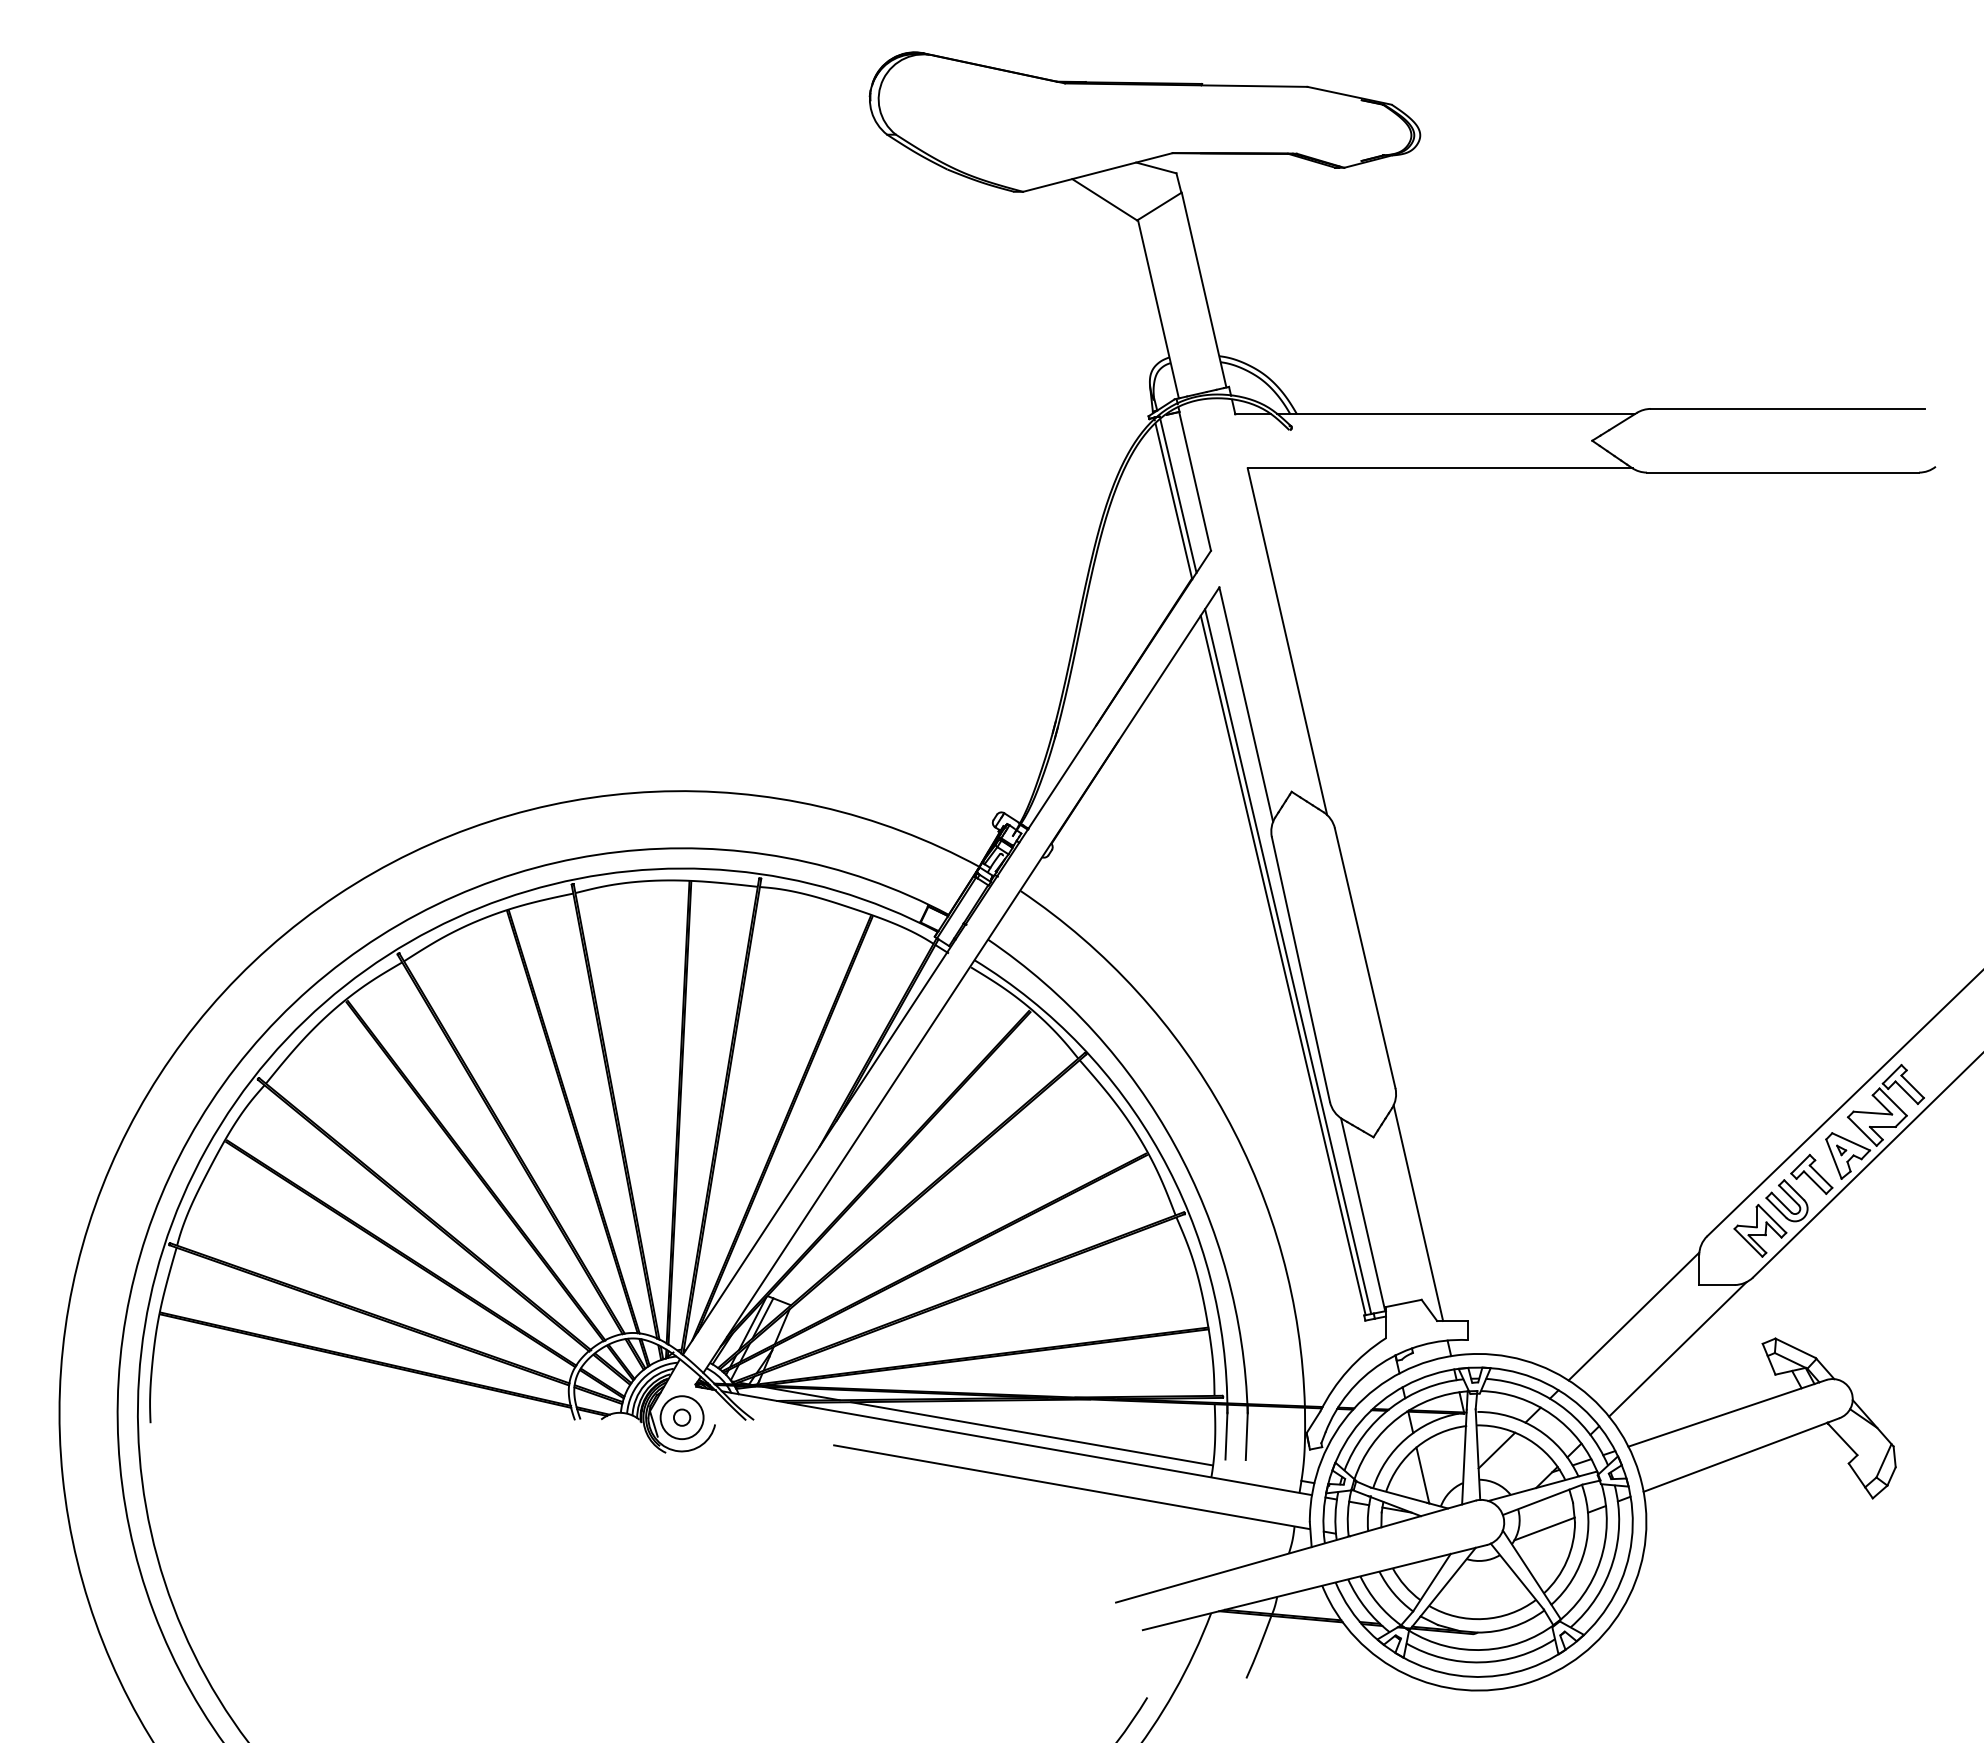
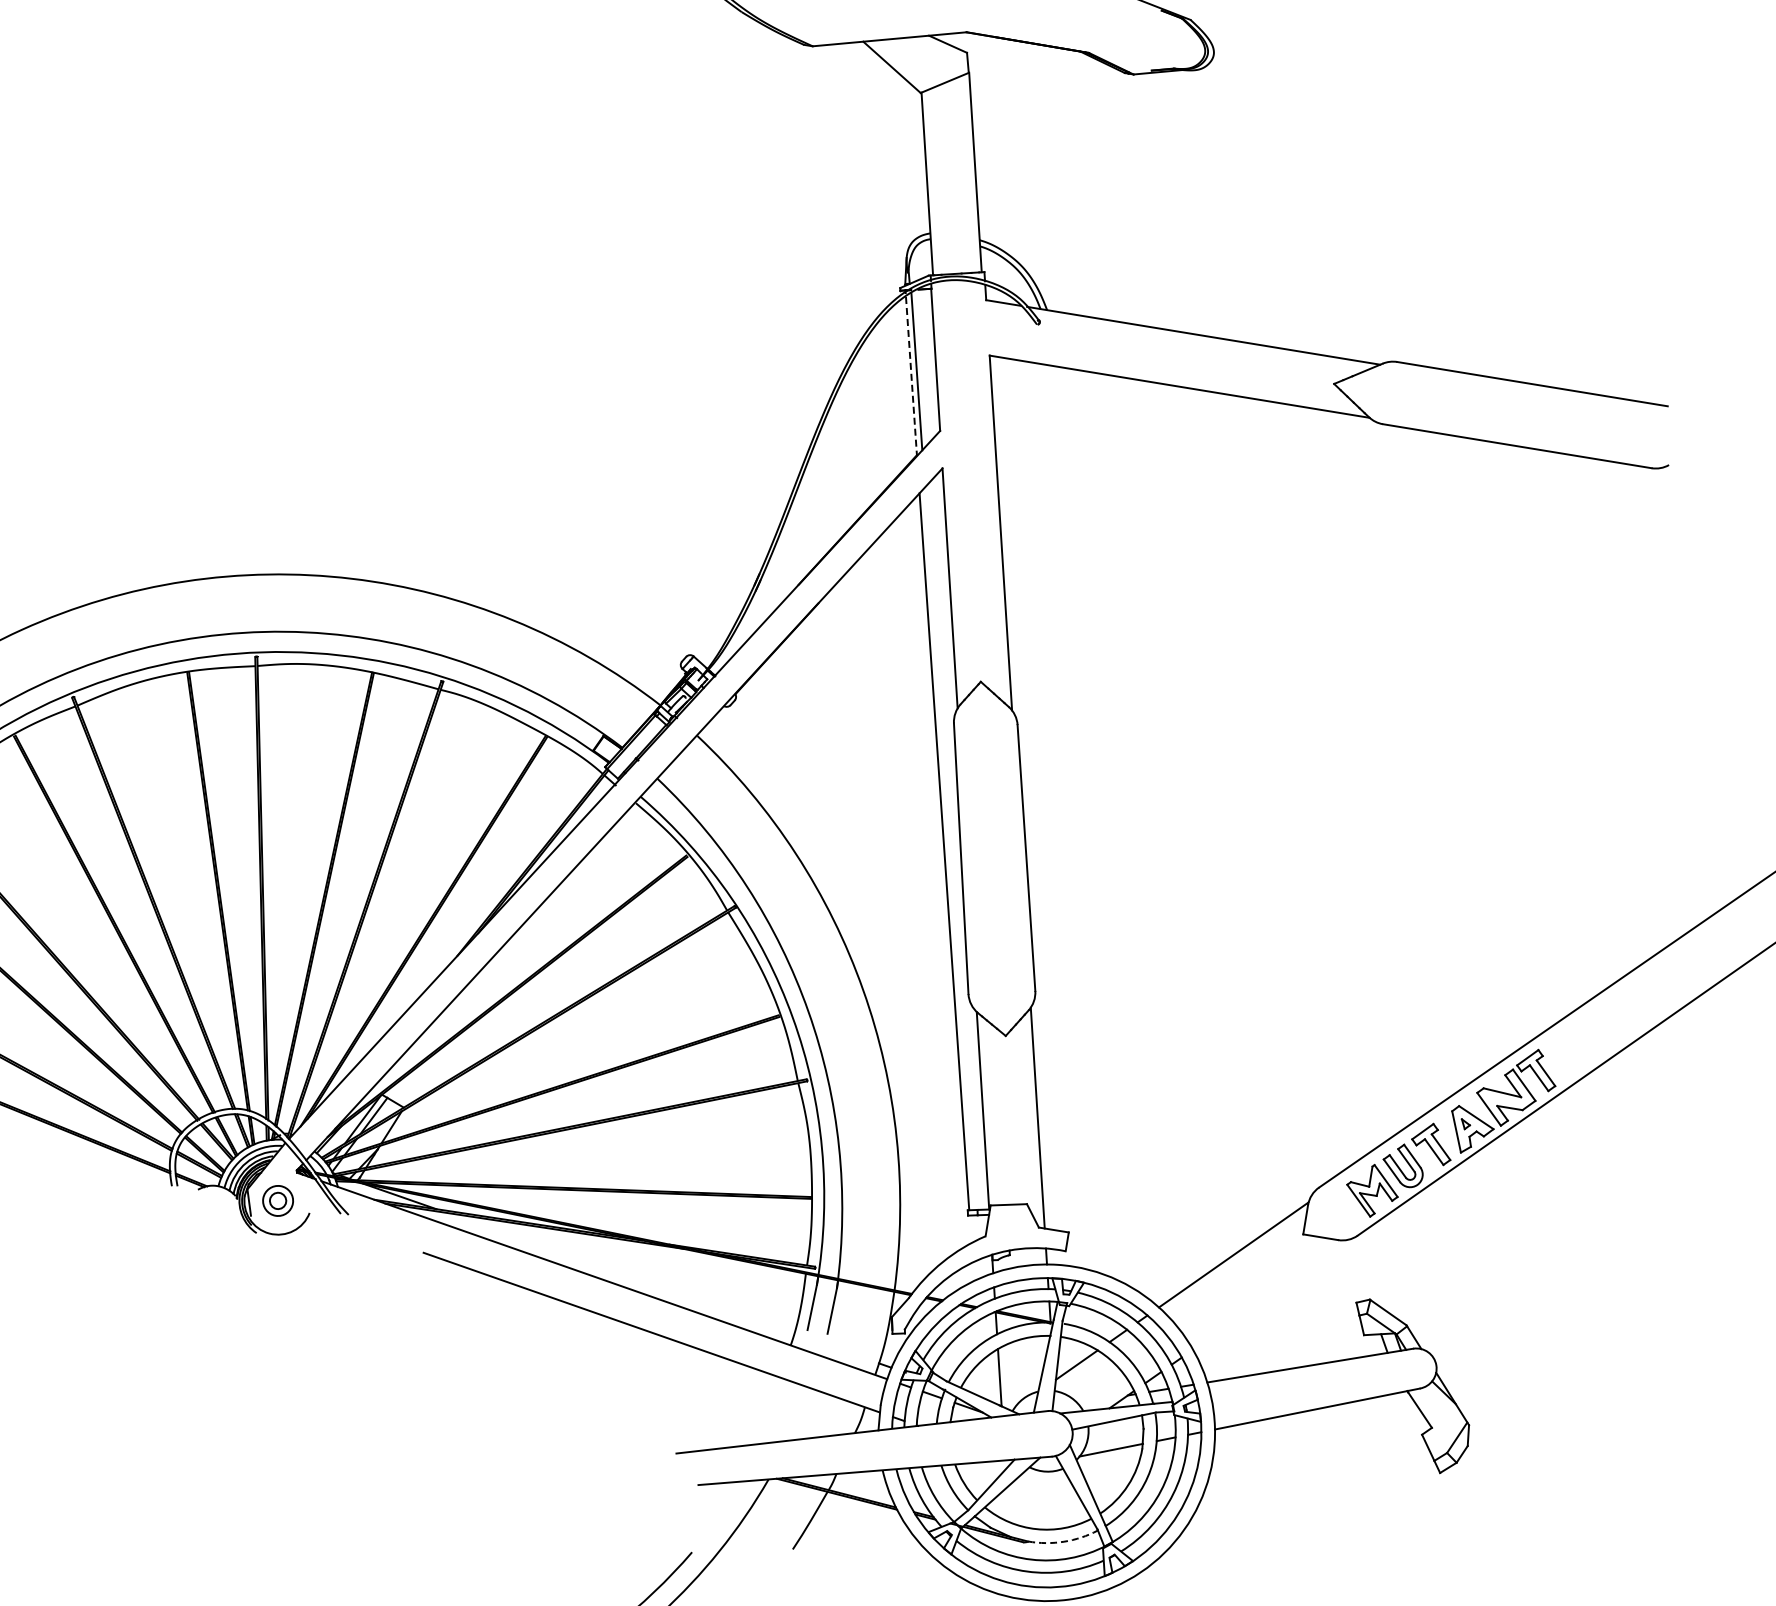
line: (1173, 501) -> (911, 376), solid -> dashed
line: (1288, 961) -> (950, 848), removed
line: (1677, 1349) -> (1271, 1294), removed
circle: (681, 1417) -> (277, 1200), size x0.7
line: (1031, 1433) -> (620, 1273), removed
arc: (1512, 1627) -> (1063, 1542), solid -> dashed

